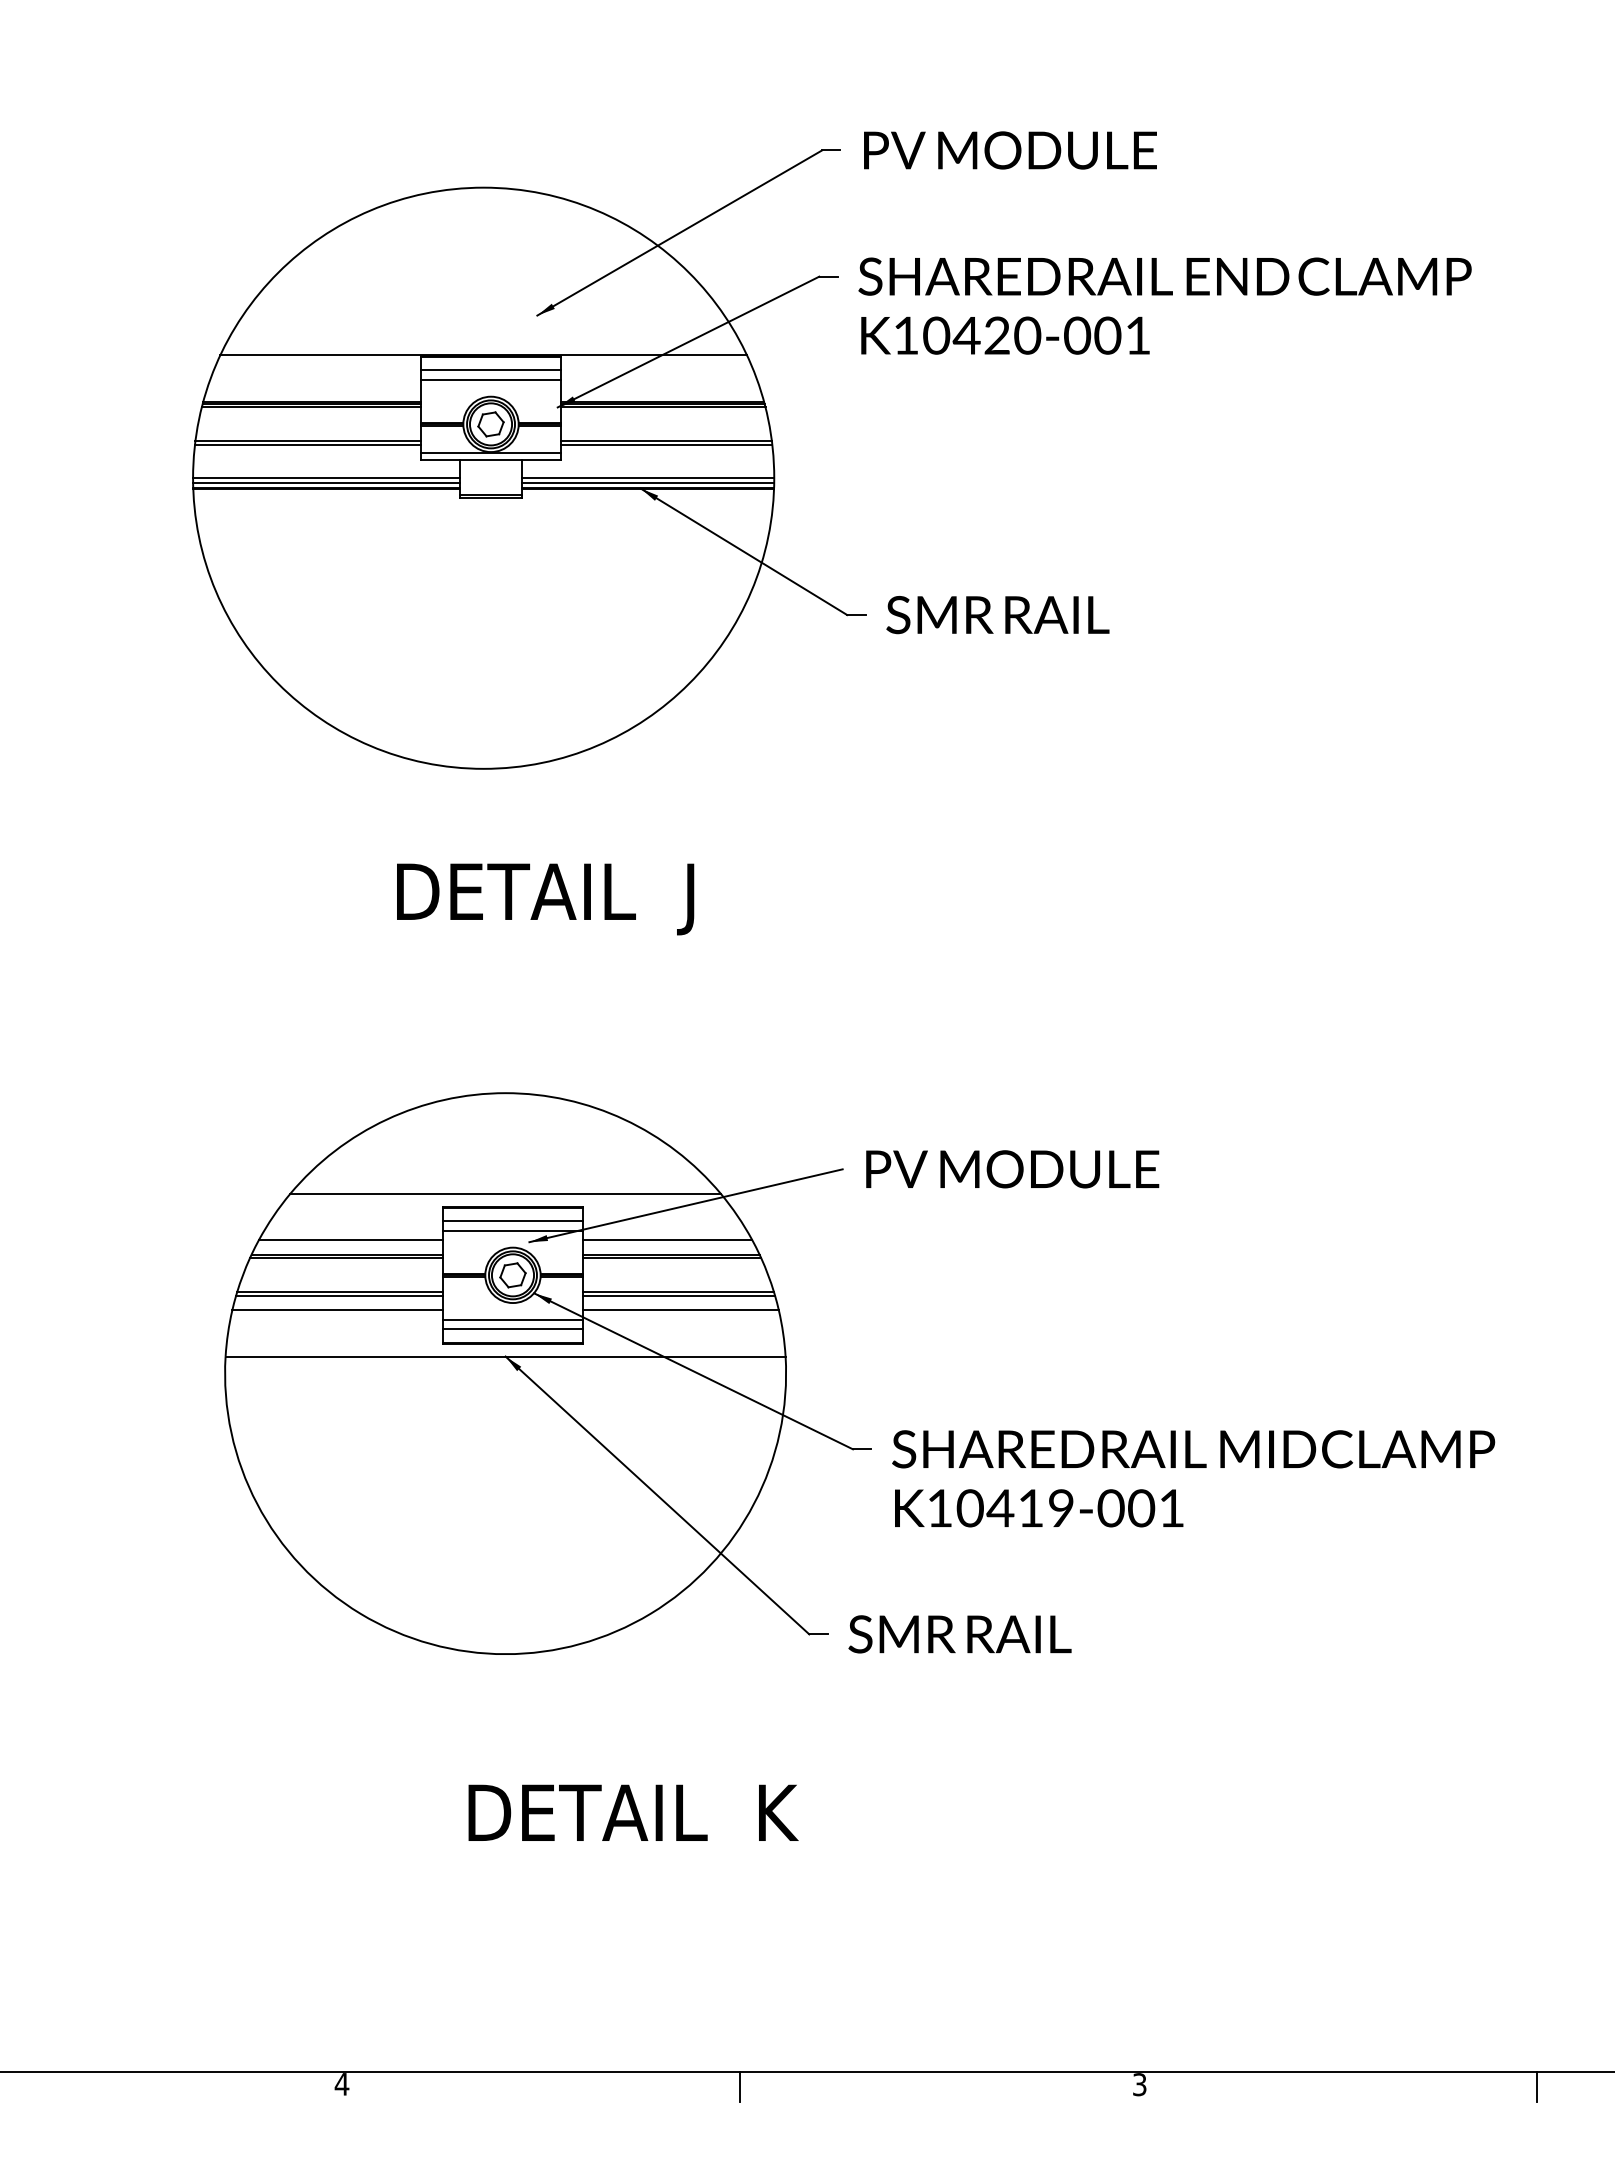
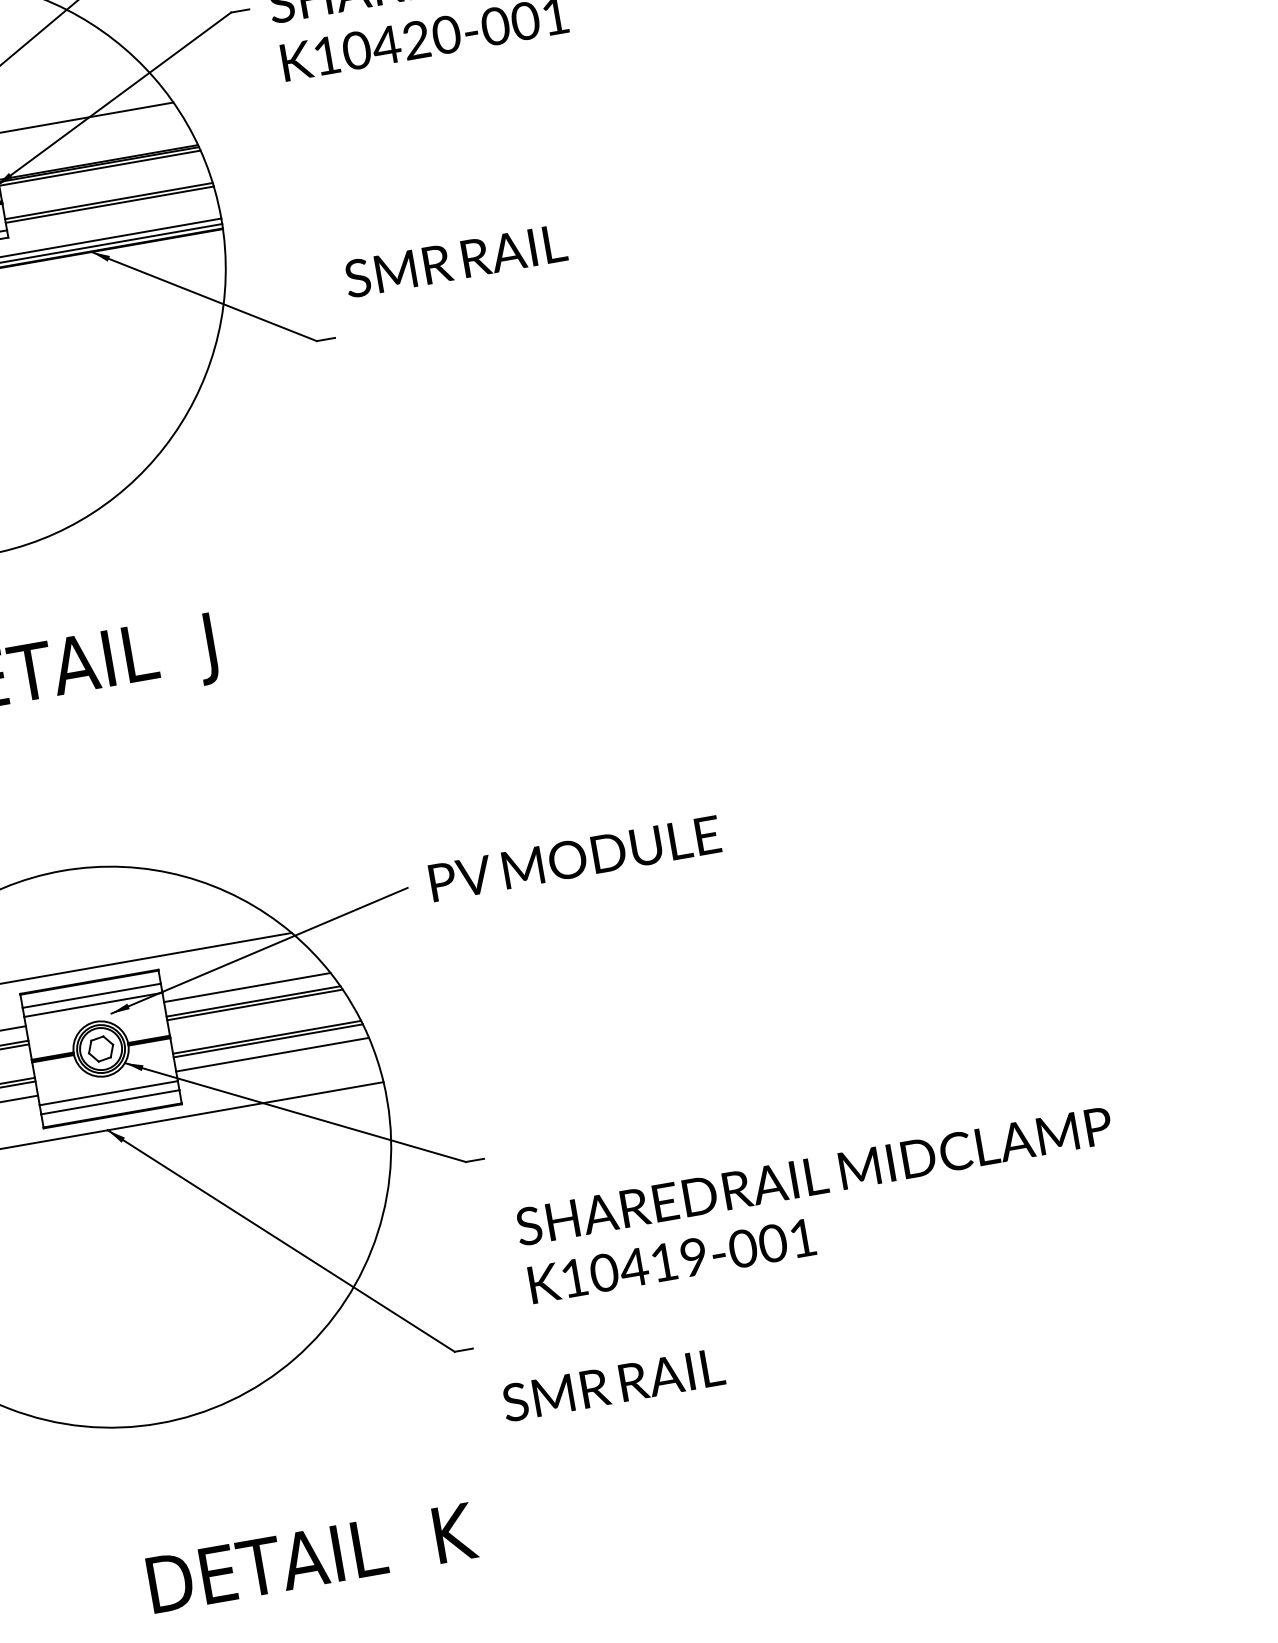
text: (997, 615) -> (455, 261), moved
text: (1193, 1478) -> (819, 1205), moved
text: (959, 1634) -> (613, 1385), moved

